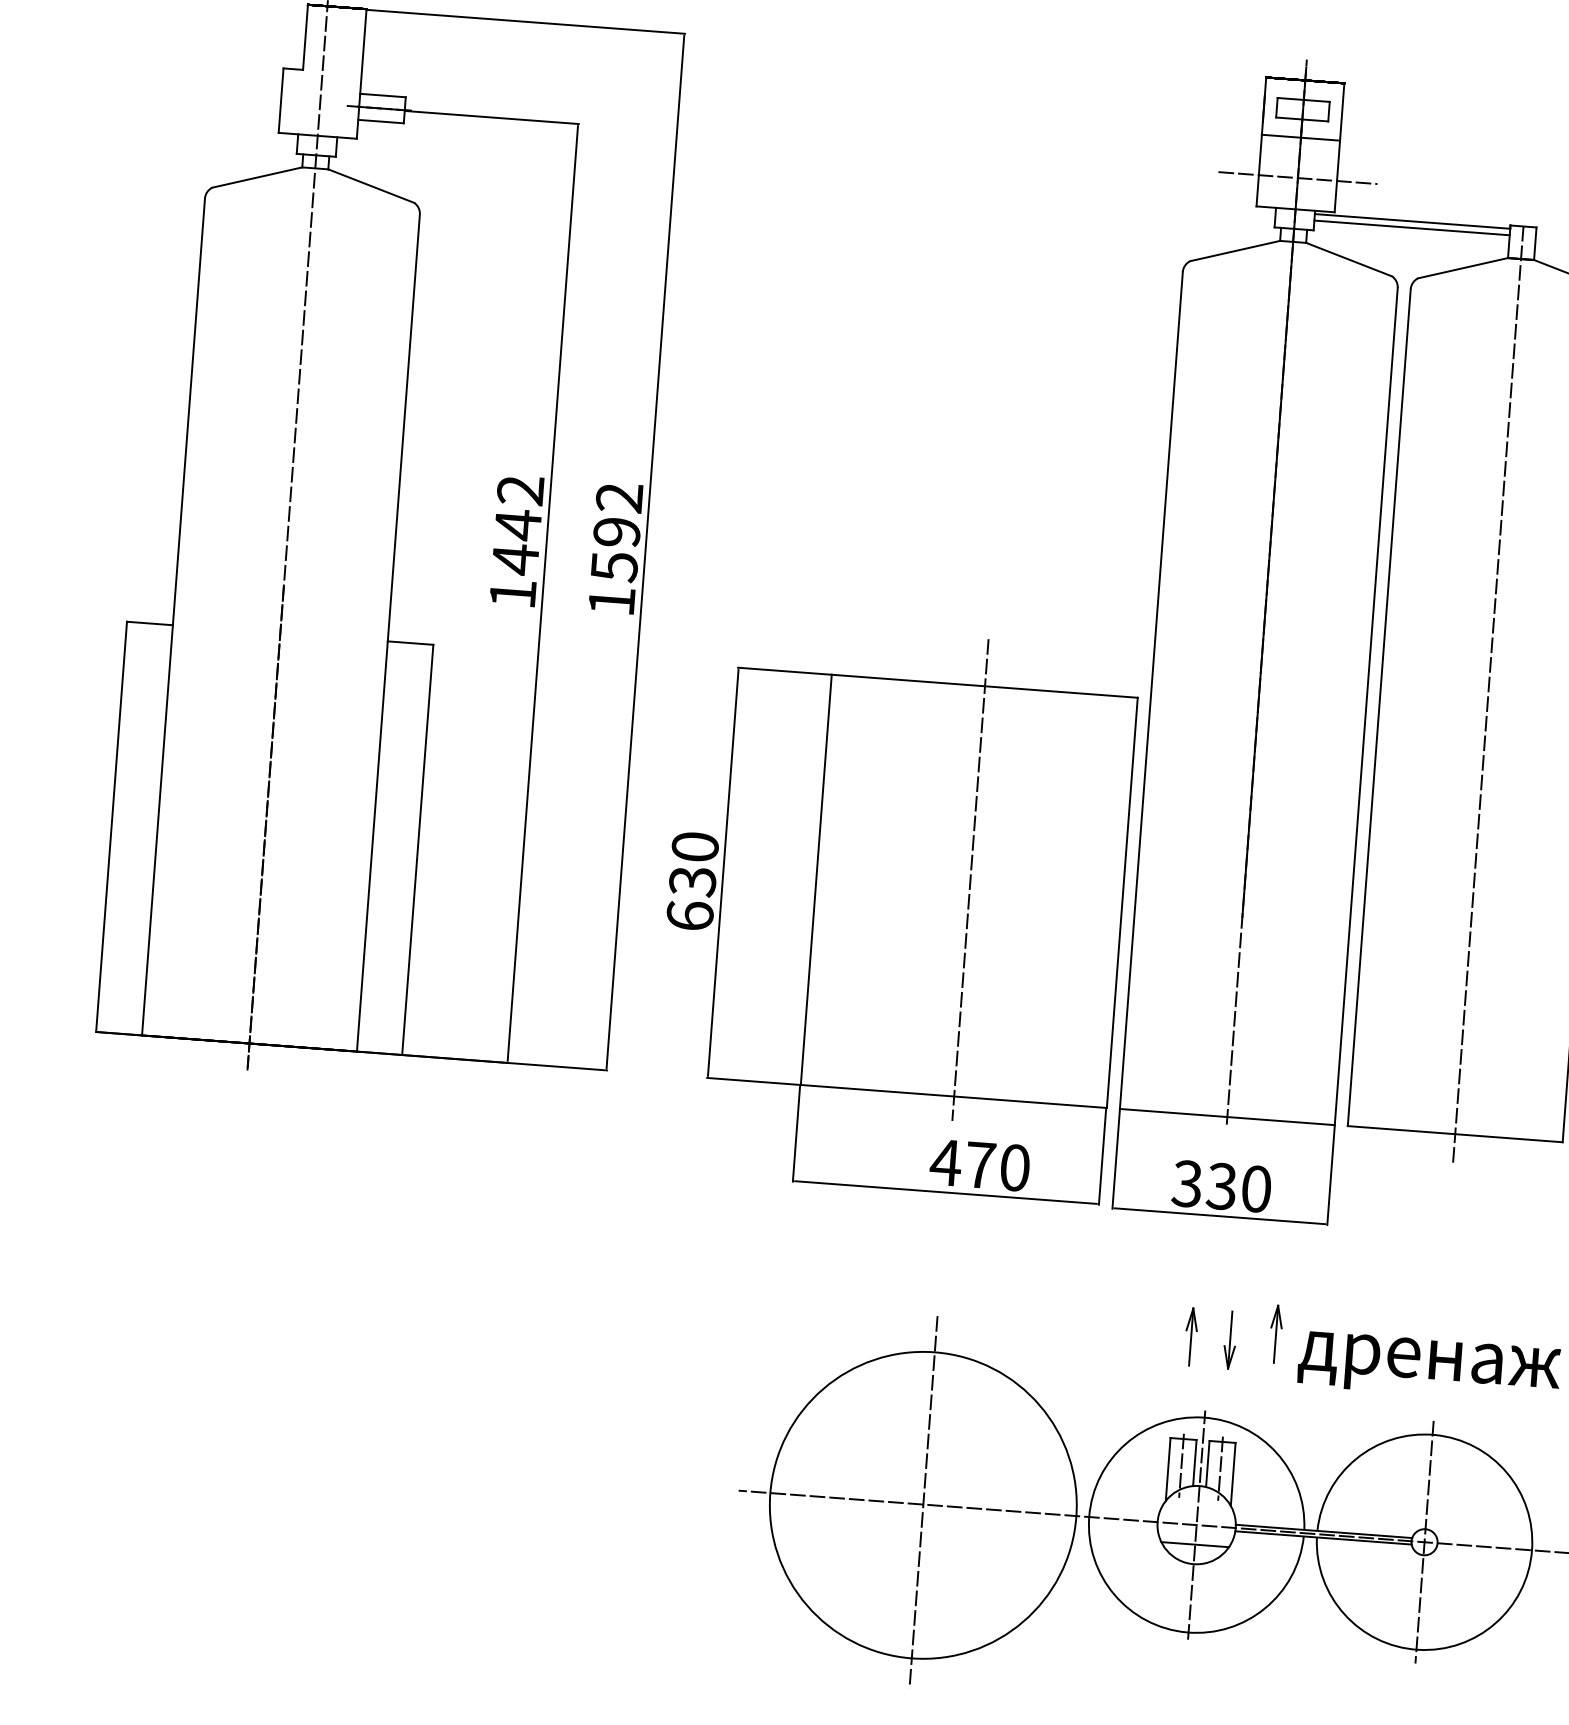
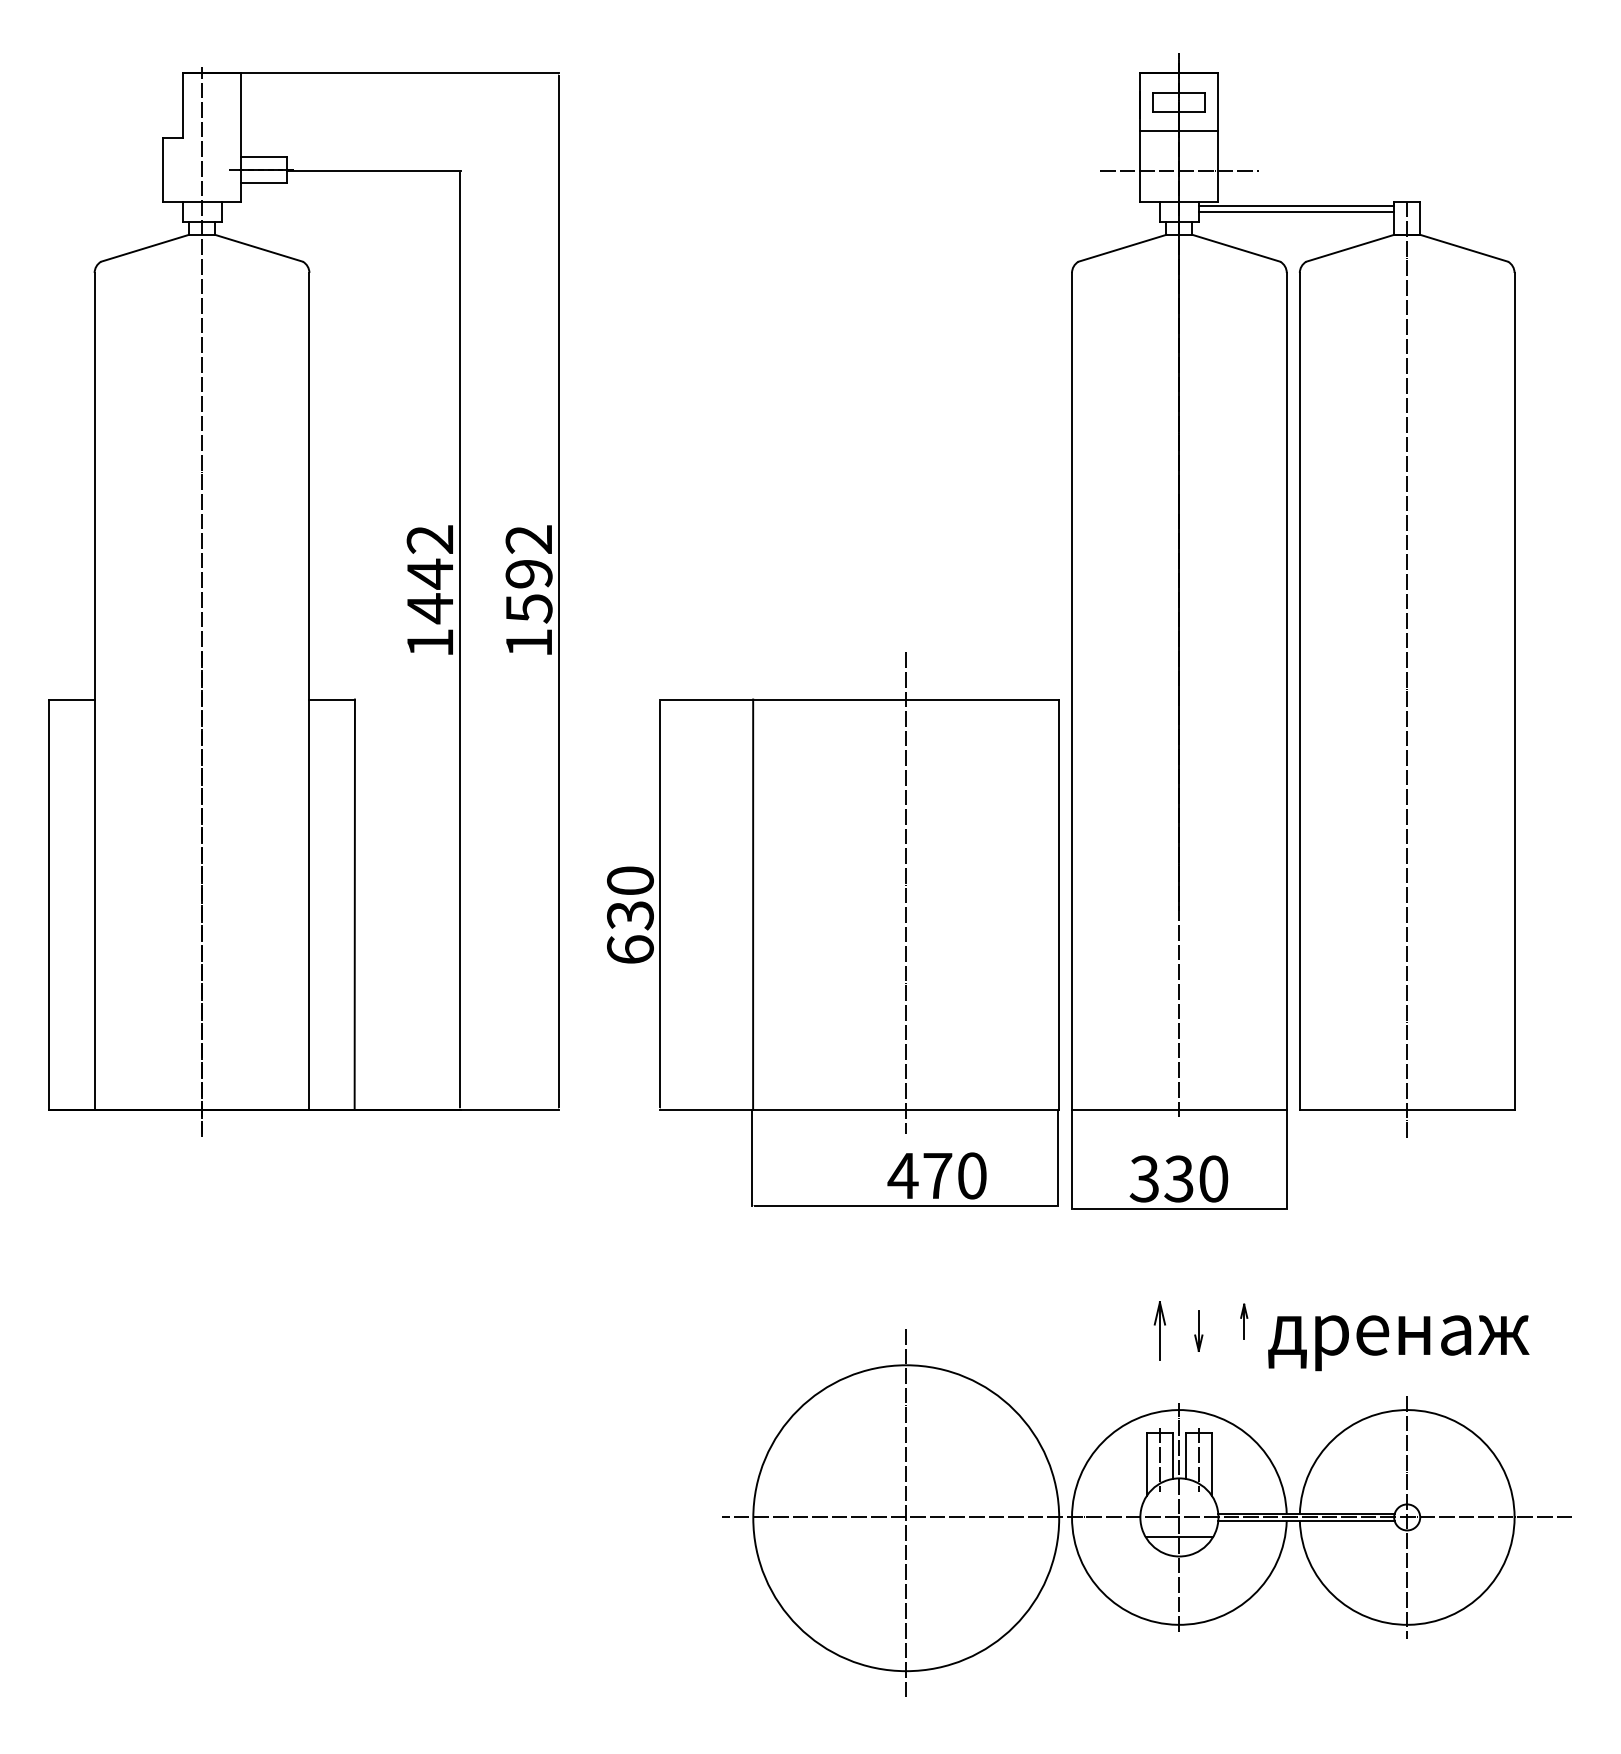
part: (1276, 1333) -> (1244, 1321), size x0.6
part: (1229, 1339) -> (1198, 1330), size x0.7

